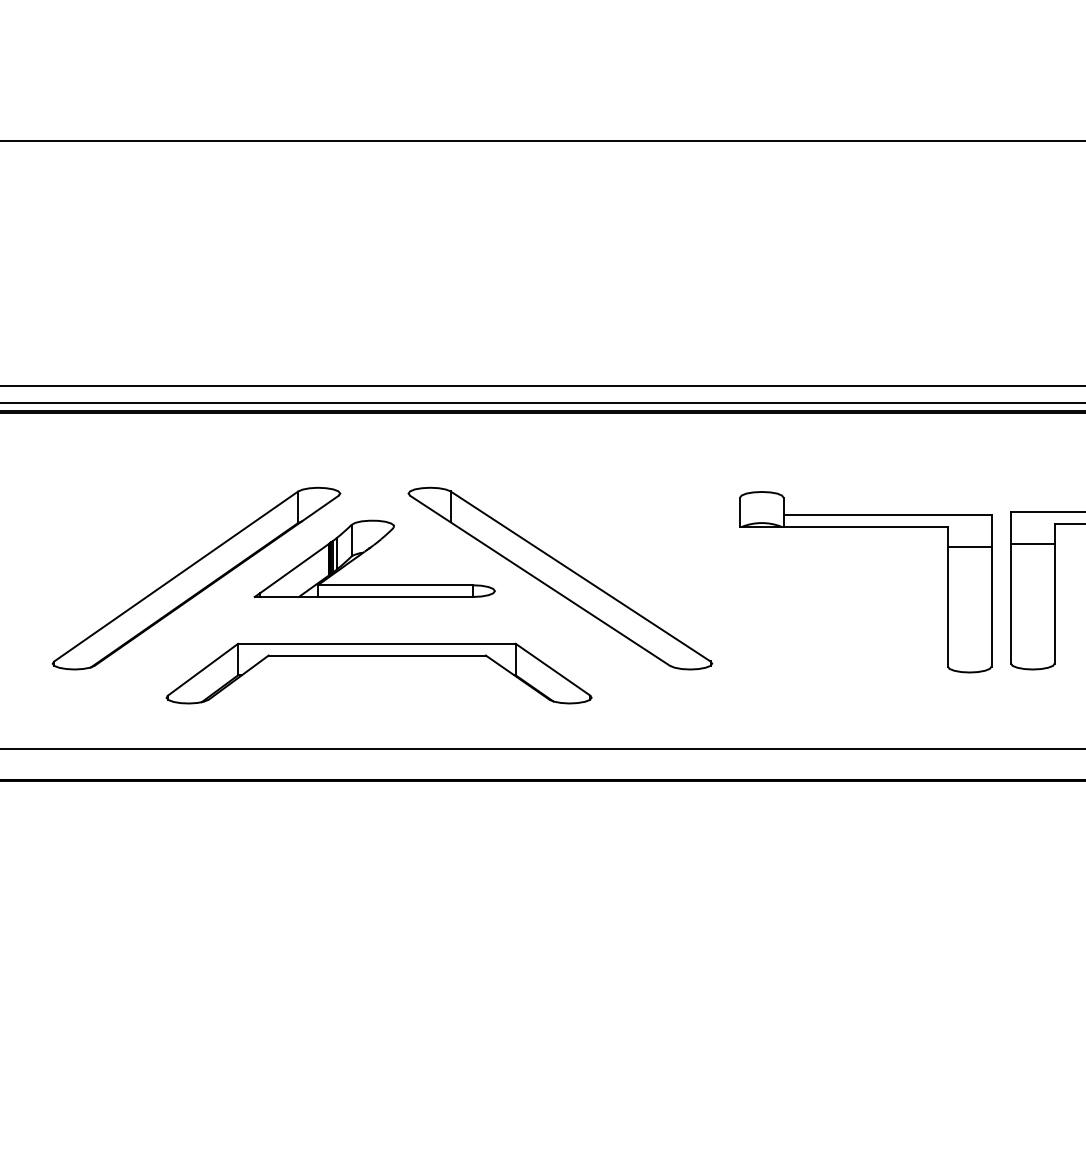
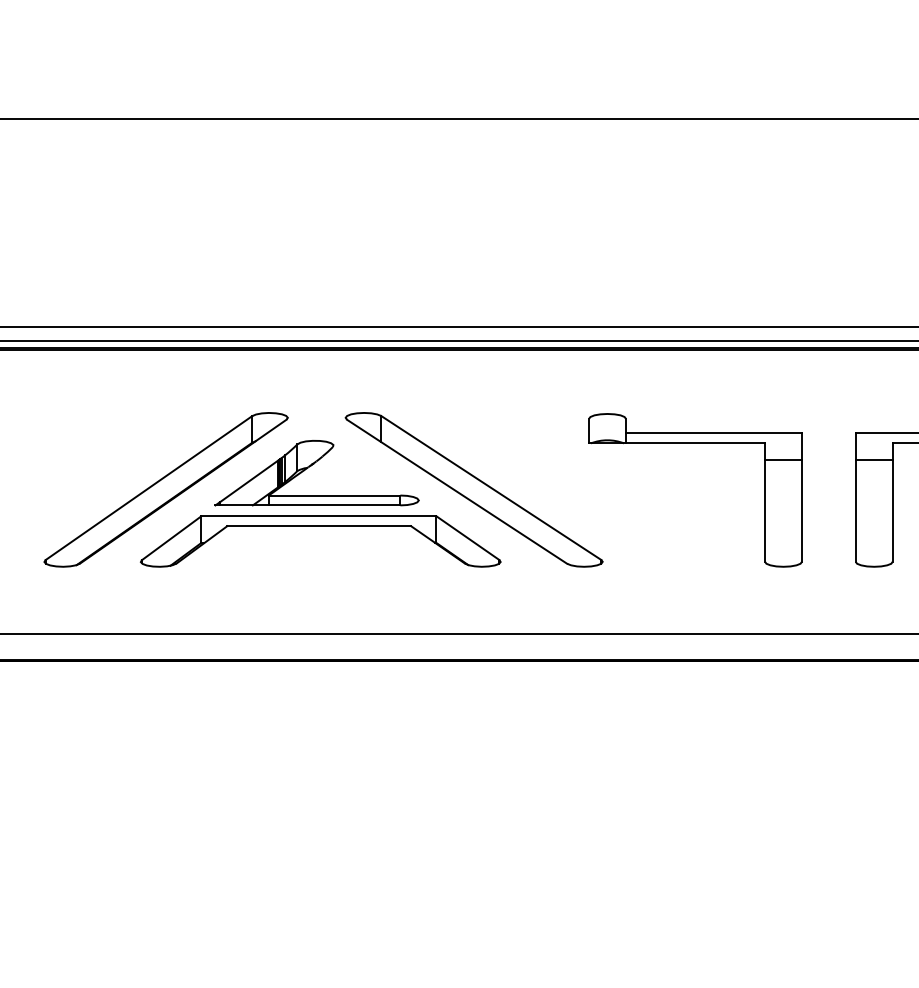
part: (865, 527) -> (695, 444), moved
part: (378, 656) -> (320, 527), moved

